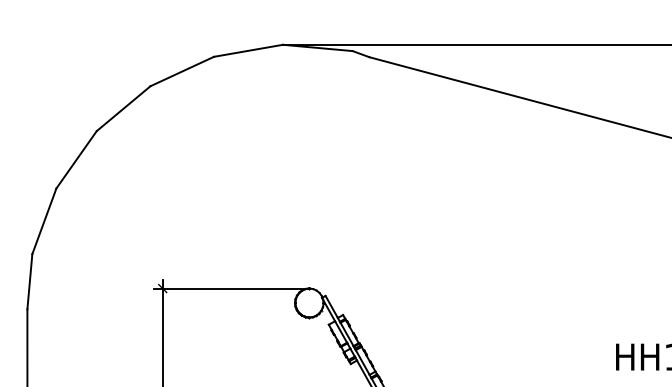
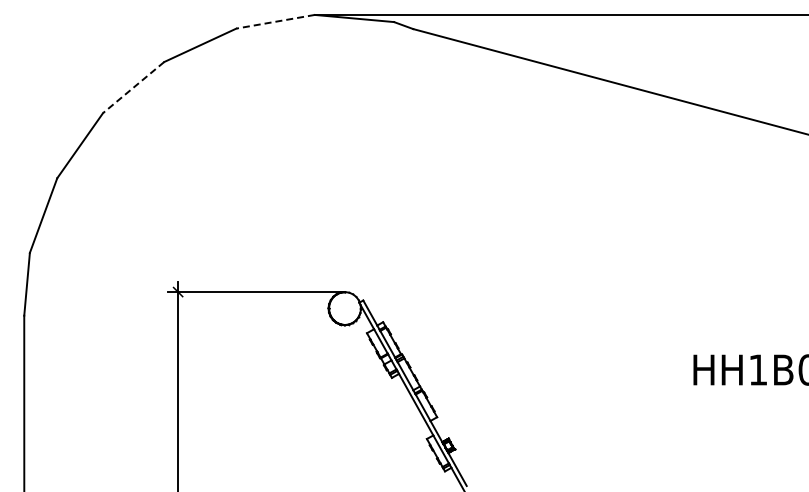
line: (248, 50) -> (275, 21), solid -> dashed
line: (123, 108) -> (133, 87), solid -> dashed

